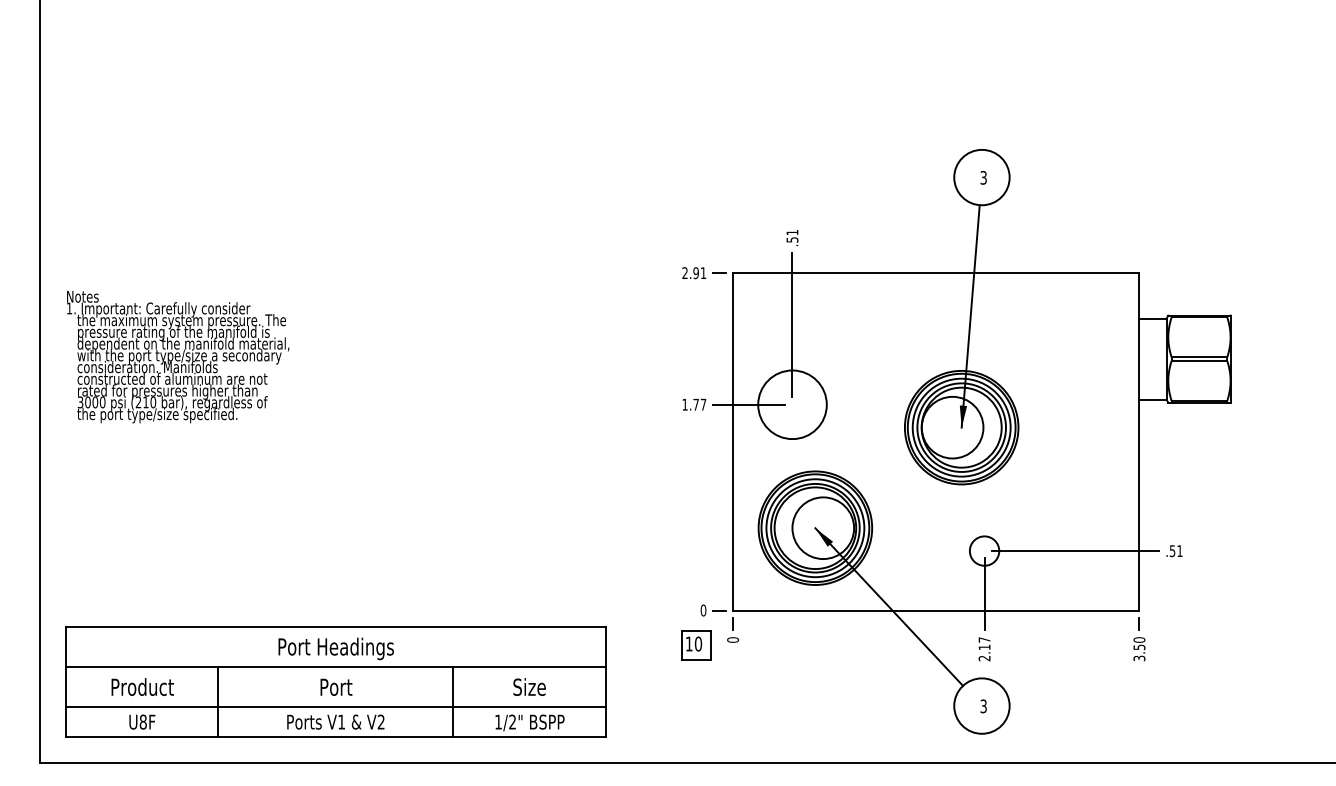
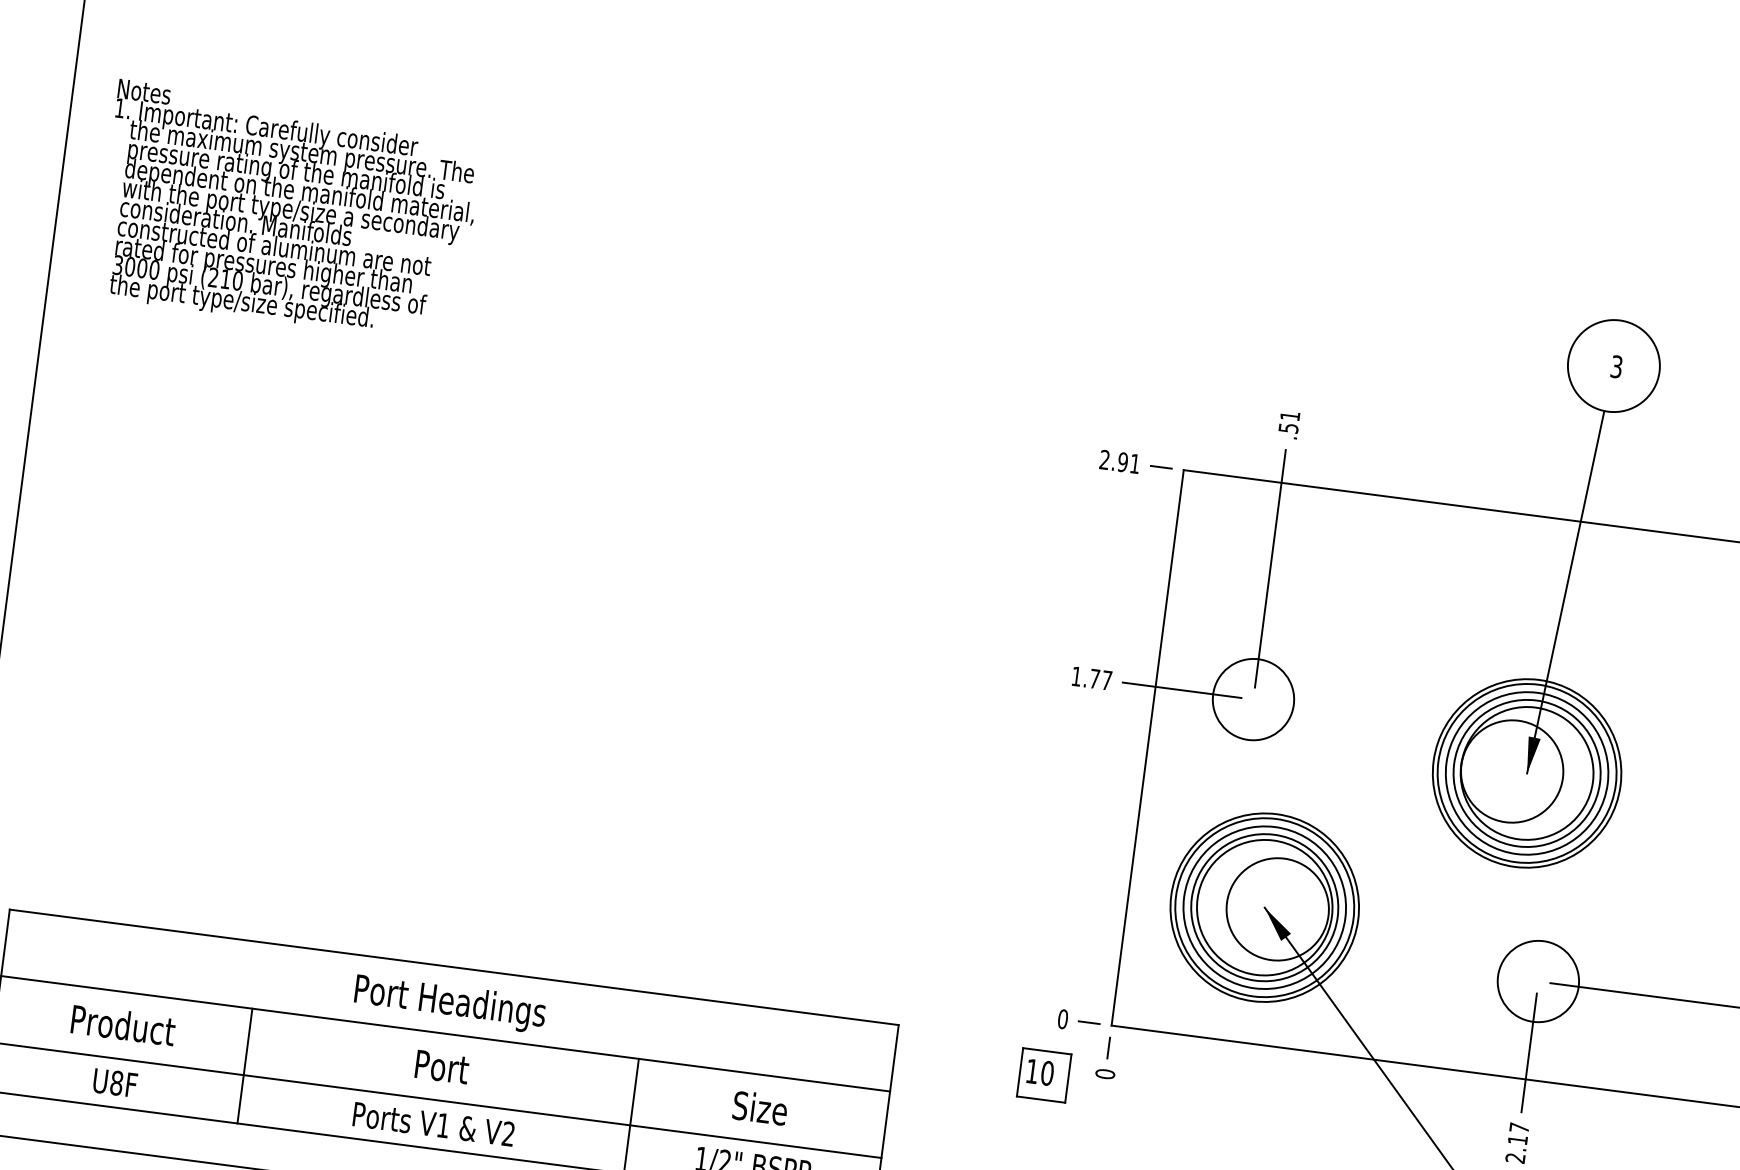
text: (178, 356) -> (289, 210), moved
circle: (792, 404) -> (1253, 699), size x0.71
circle: (984, 550) -> (1538, 980), size x1.67

